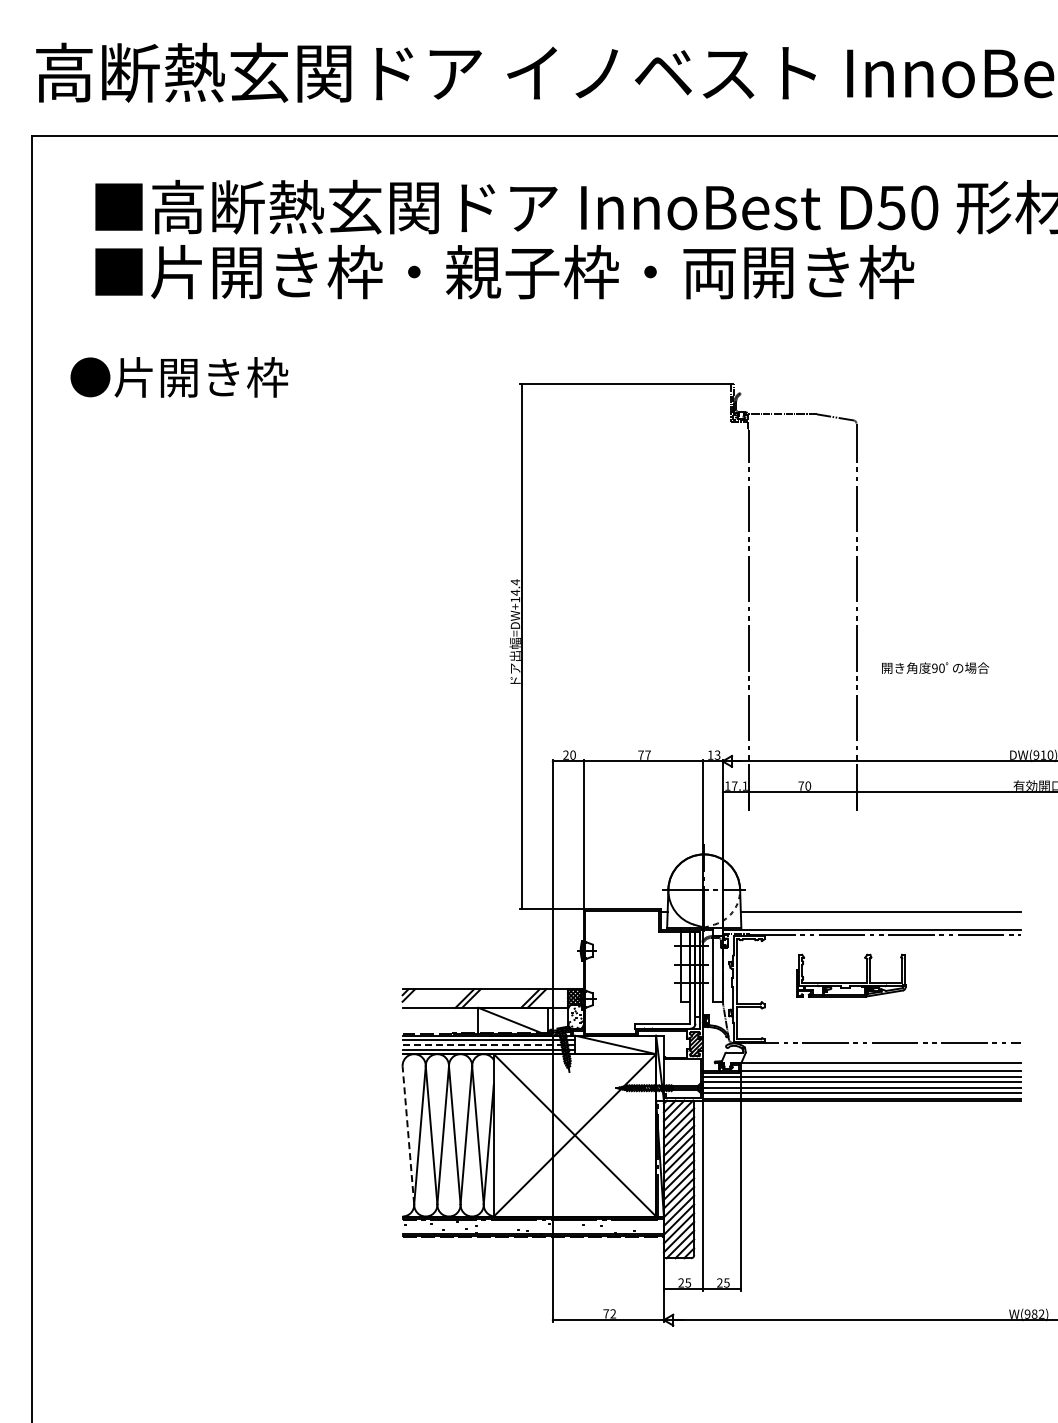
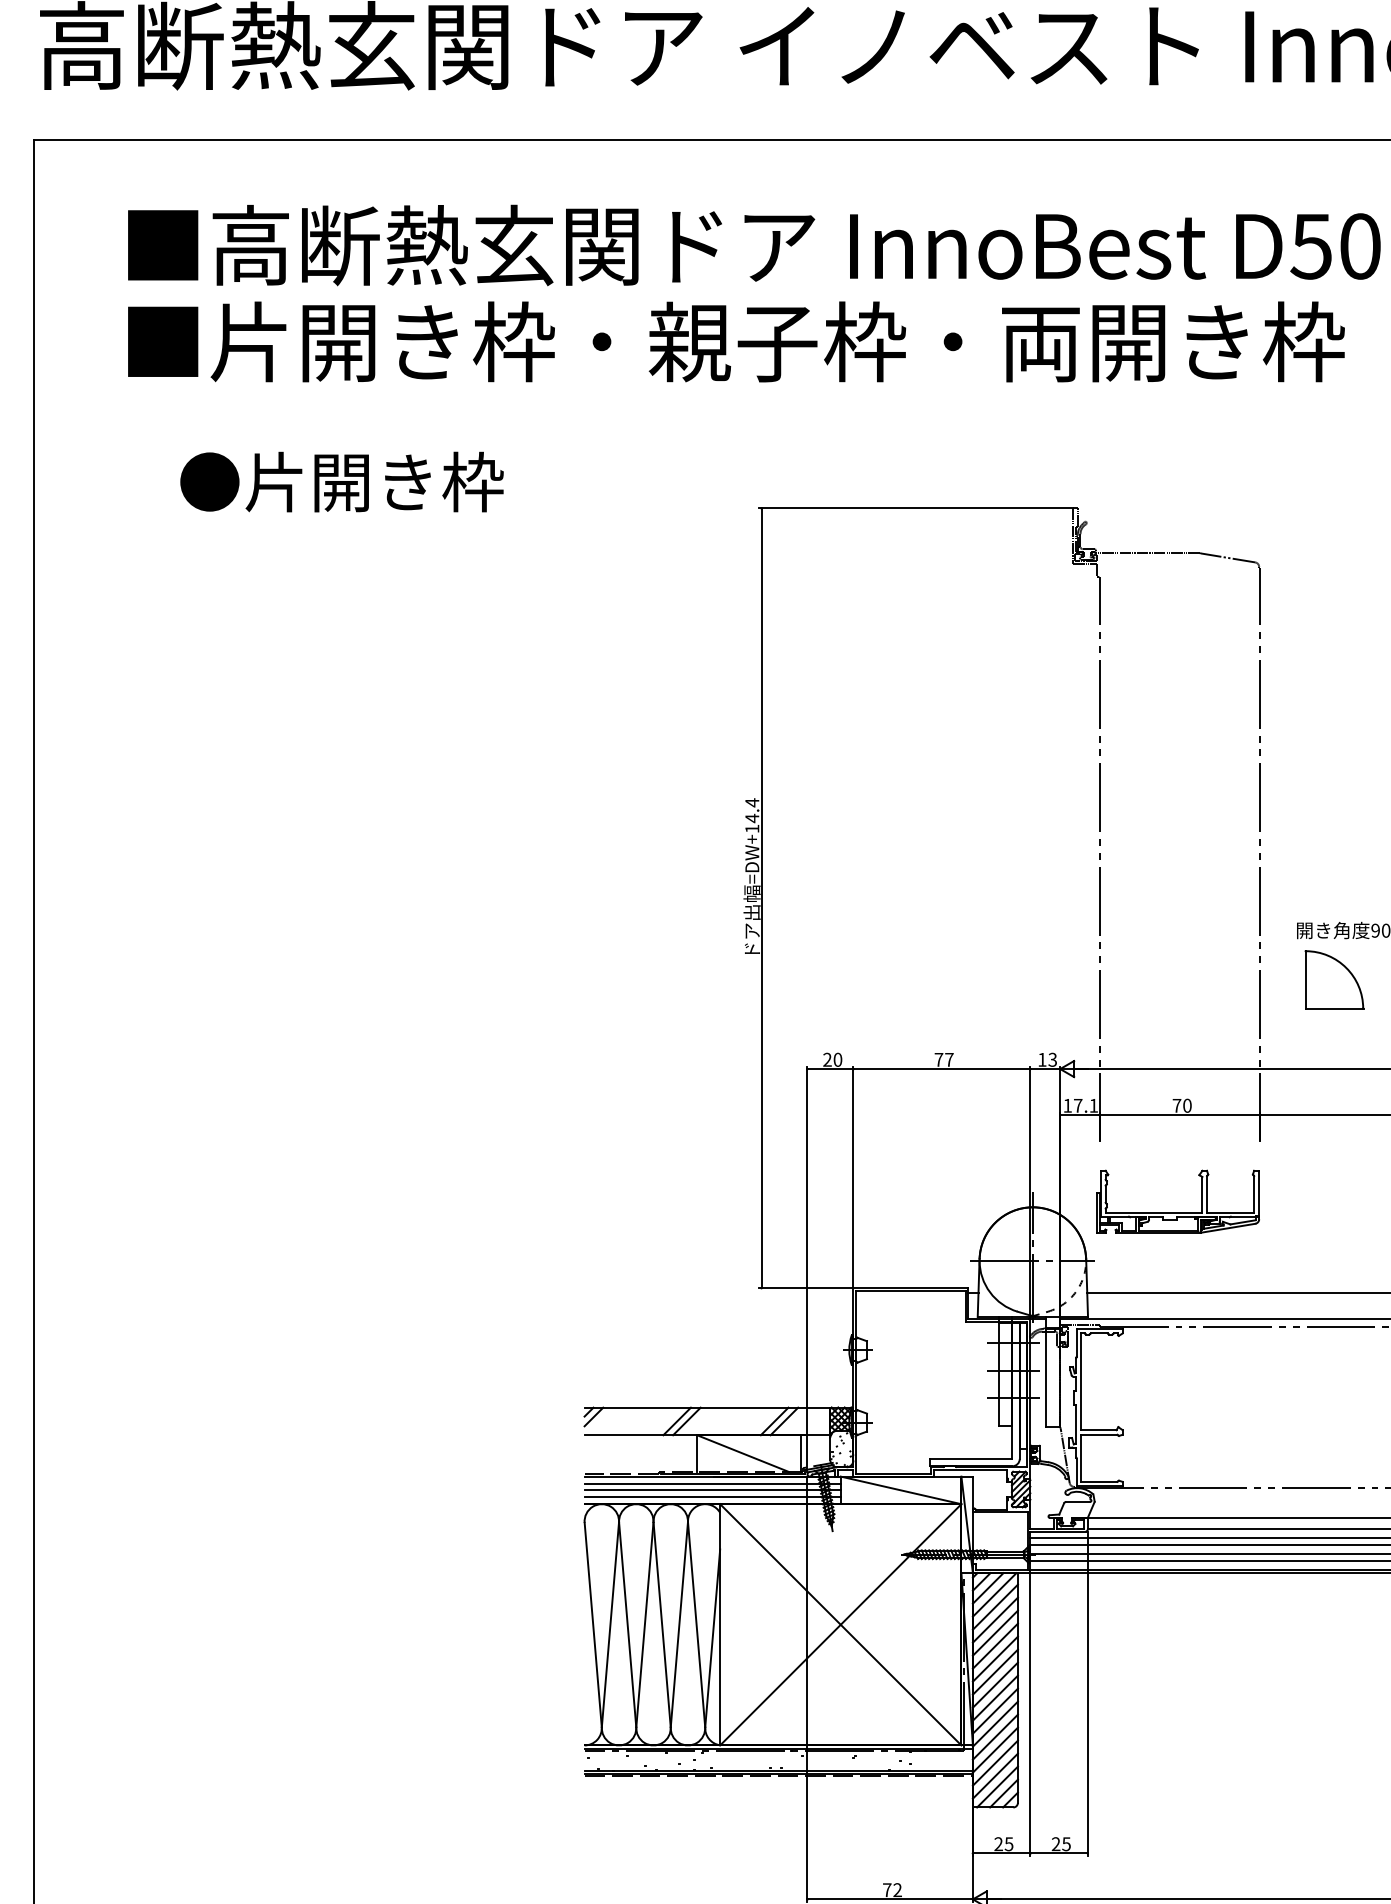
text: (179, 377) -> (342, 482), moved
part: (907, 701) -> (1334, 980), added
part: (851, 982) -> (1178, 1211), moved
line: (488, 1044) -> (712, 1489), dashed -> solid
line: (408, 1135) -> (593, 1625), dashed -> solid

